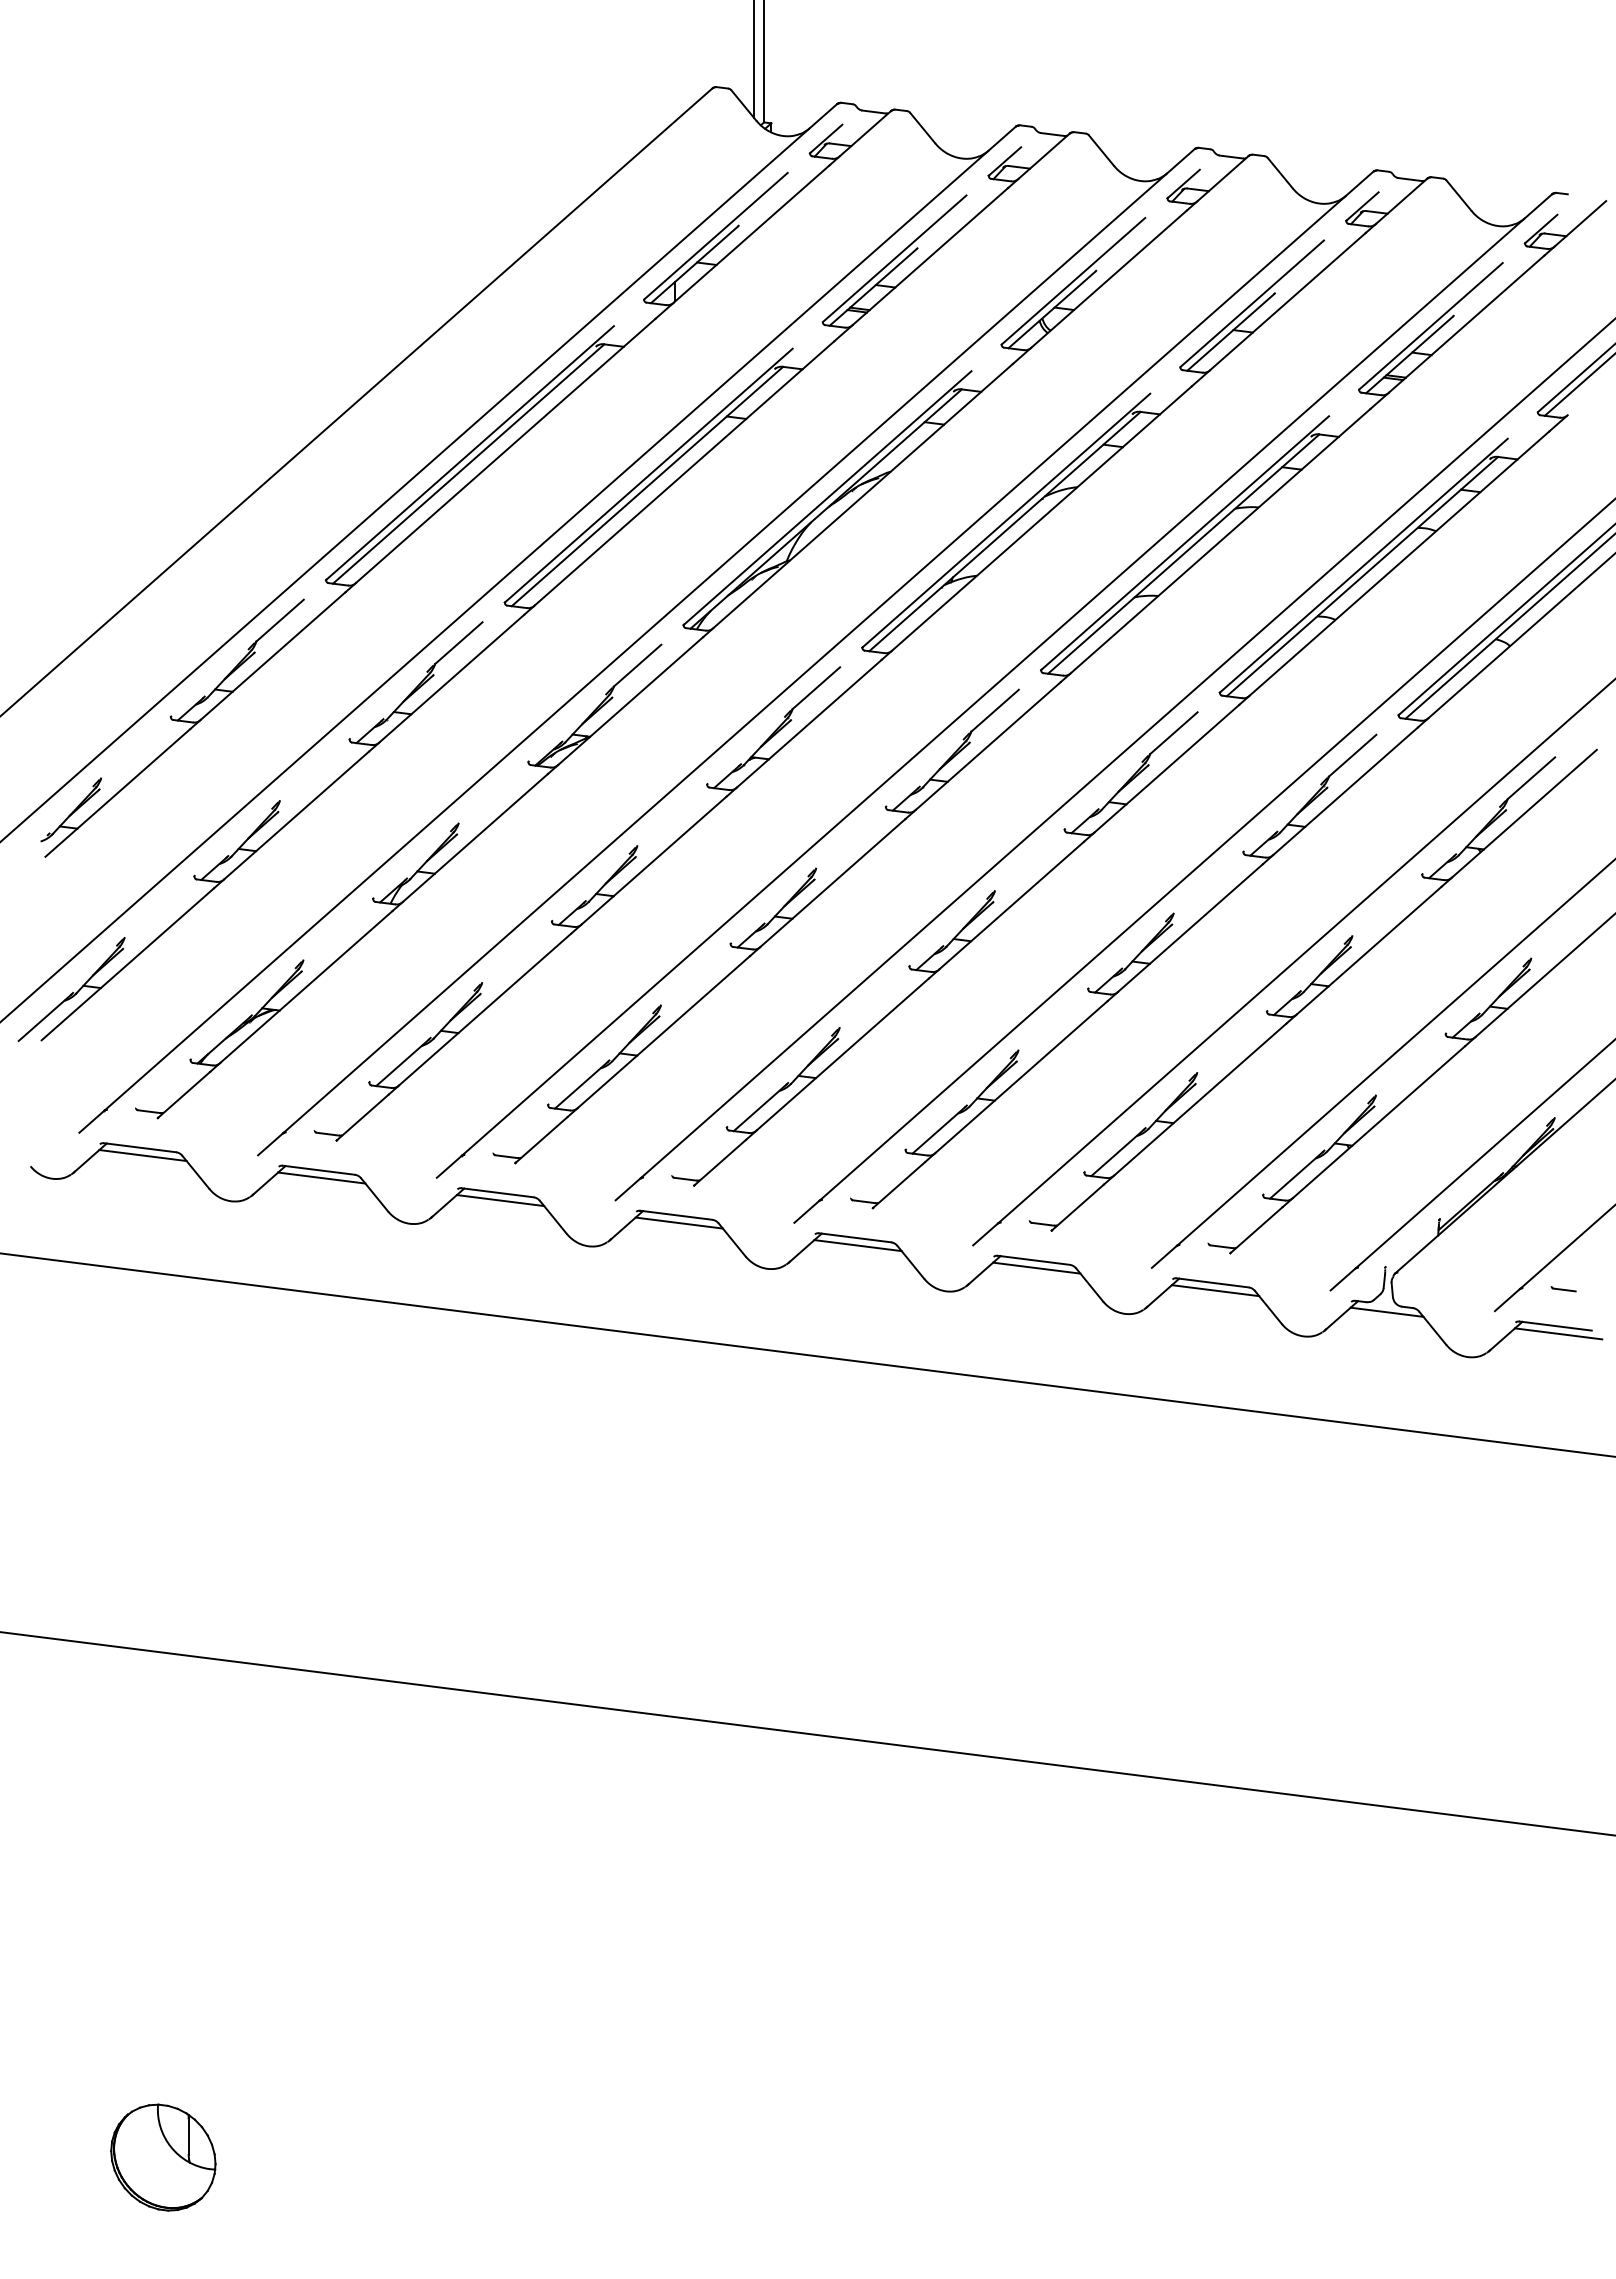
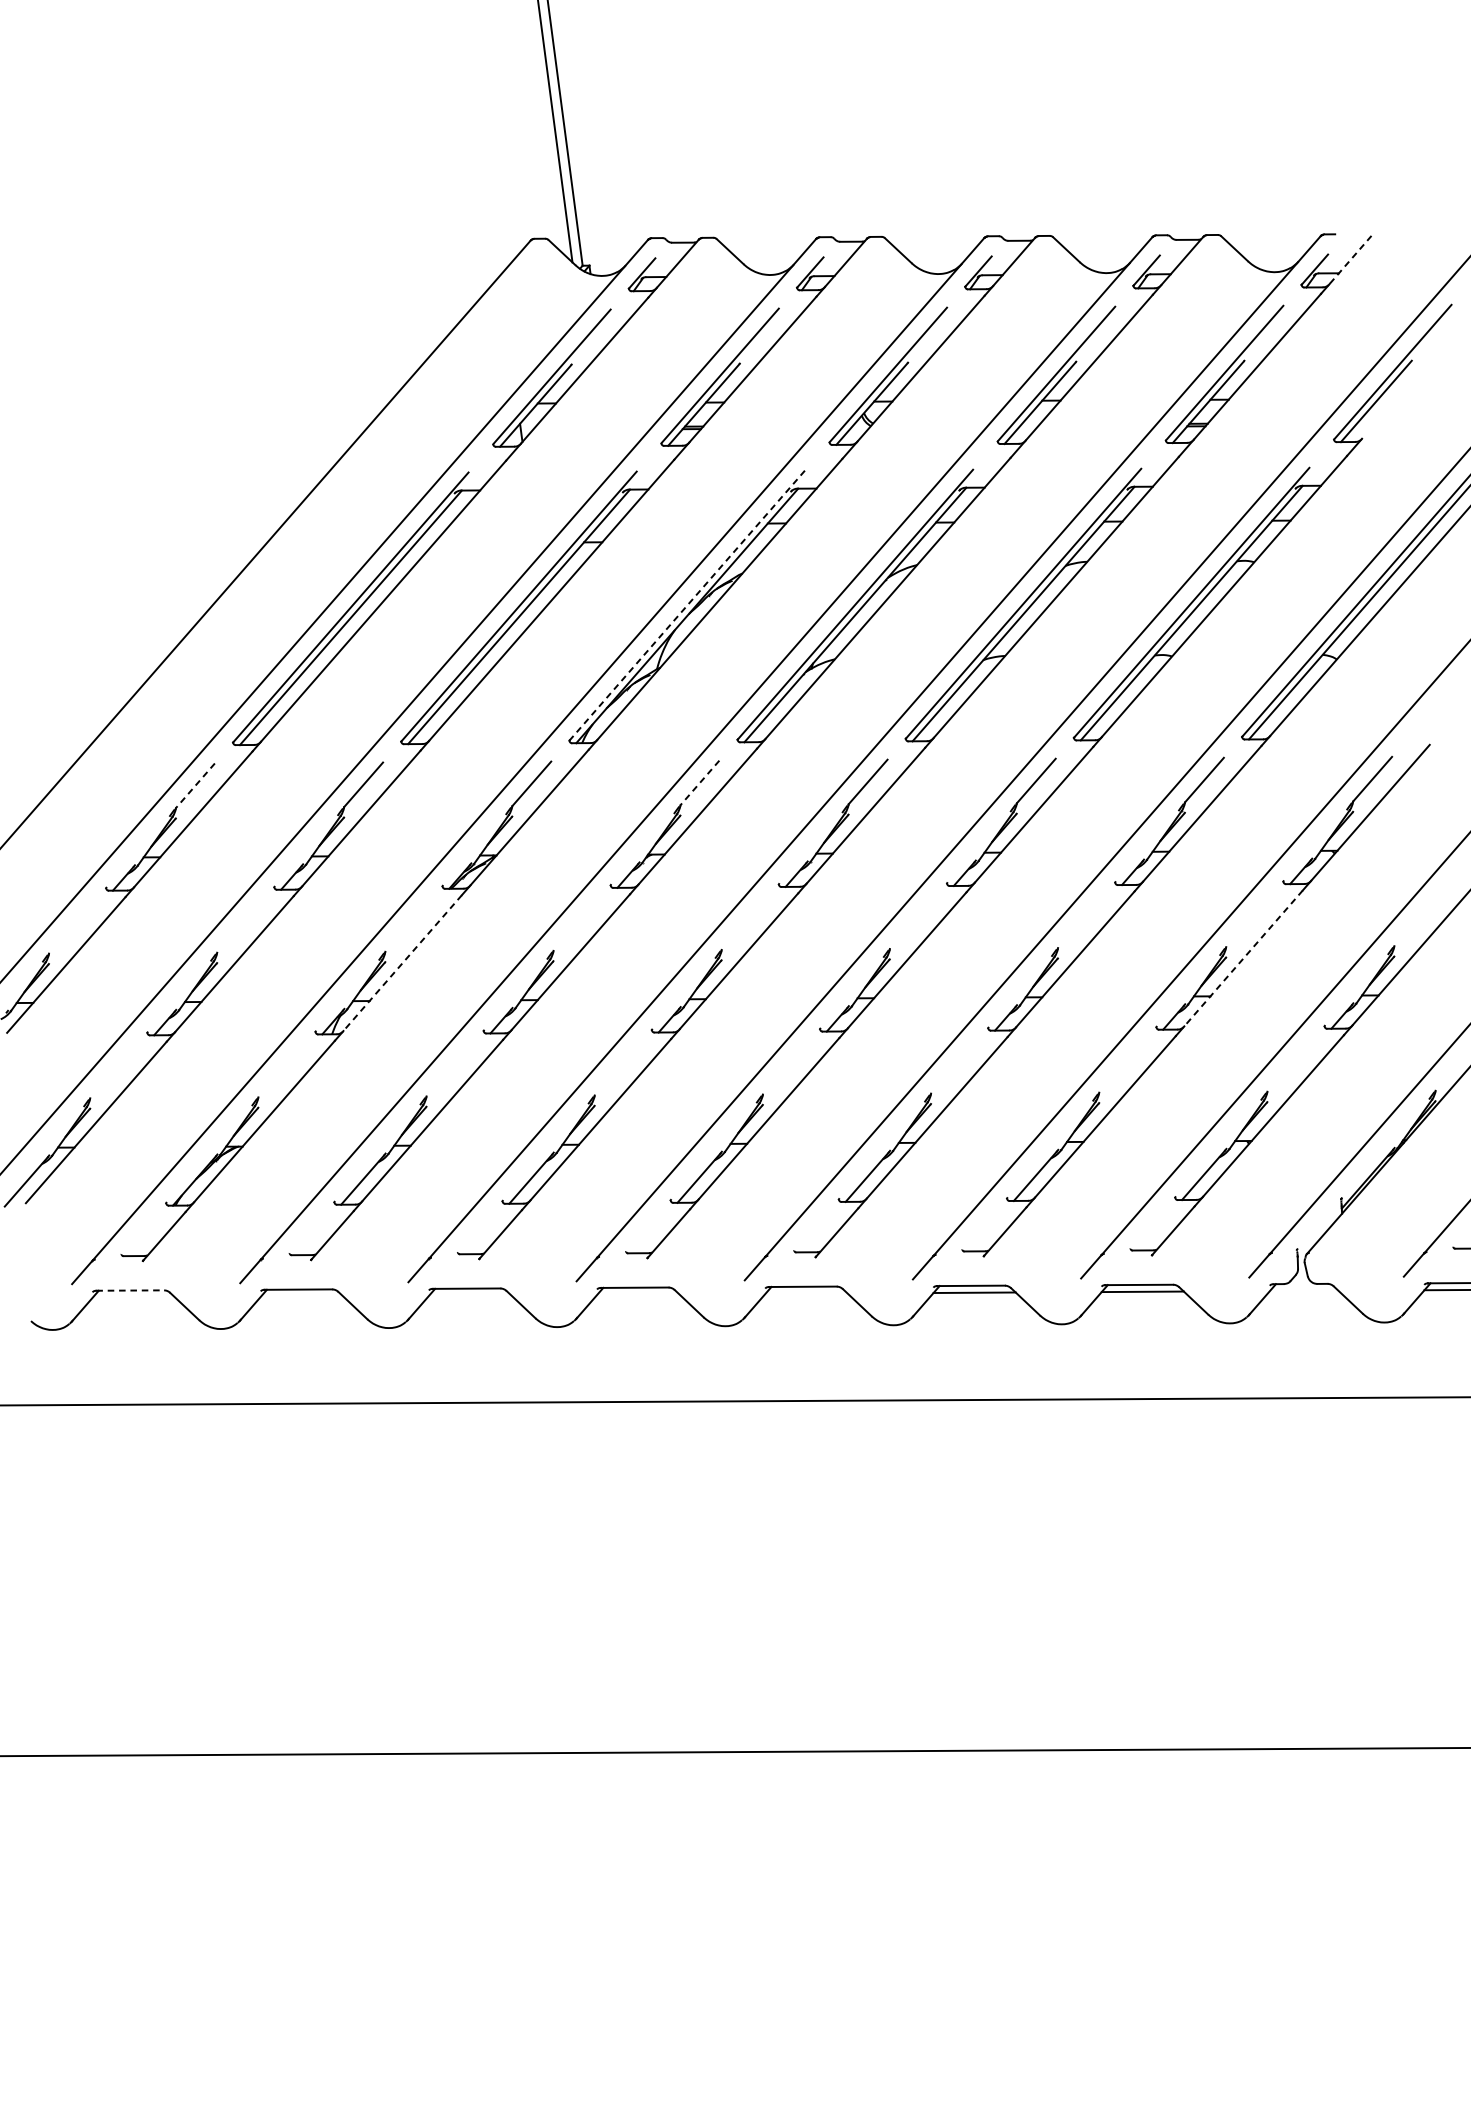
line: (1580, 224) -> (1350, 260), solid -> dashed
line: (827, 498) -> (687, 606), solid -> dashed
line: (280, 620) -> (195, 785), solid -> dashed
line: (816, 688) -> (700, 783), solid -> dashed
line: (475, 838) -> (402, 963), solid -> dashed
line: (1369, 950) -> (1243, 958), solid -> dashed
line: (140, 1147) -> (130, 1290), solid -> dashed
line: (142, 1155) -> (133, 1297), removed
line: (321, 1177) -> (301, 1296), removed
line: (500, 1200) -> (470, 1295), removed
line: (678, 1222) -> (637, 1294), removed
line: (857, 1245) -> (805, 1293), removed
line: (1386, 1311) -> (1303, 1290), removed

